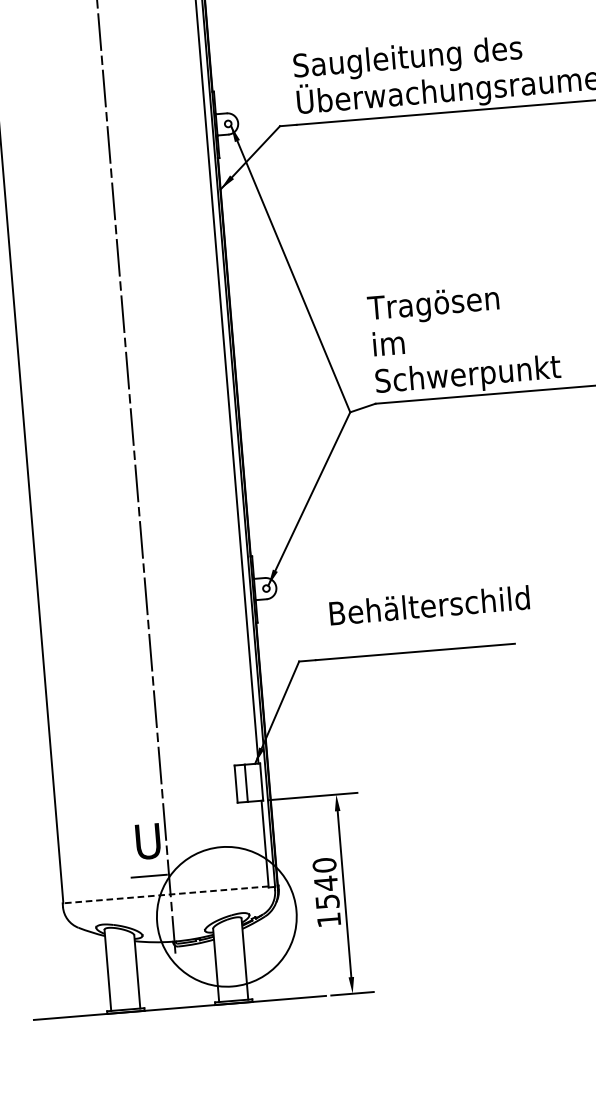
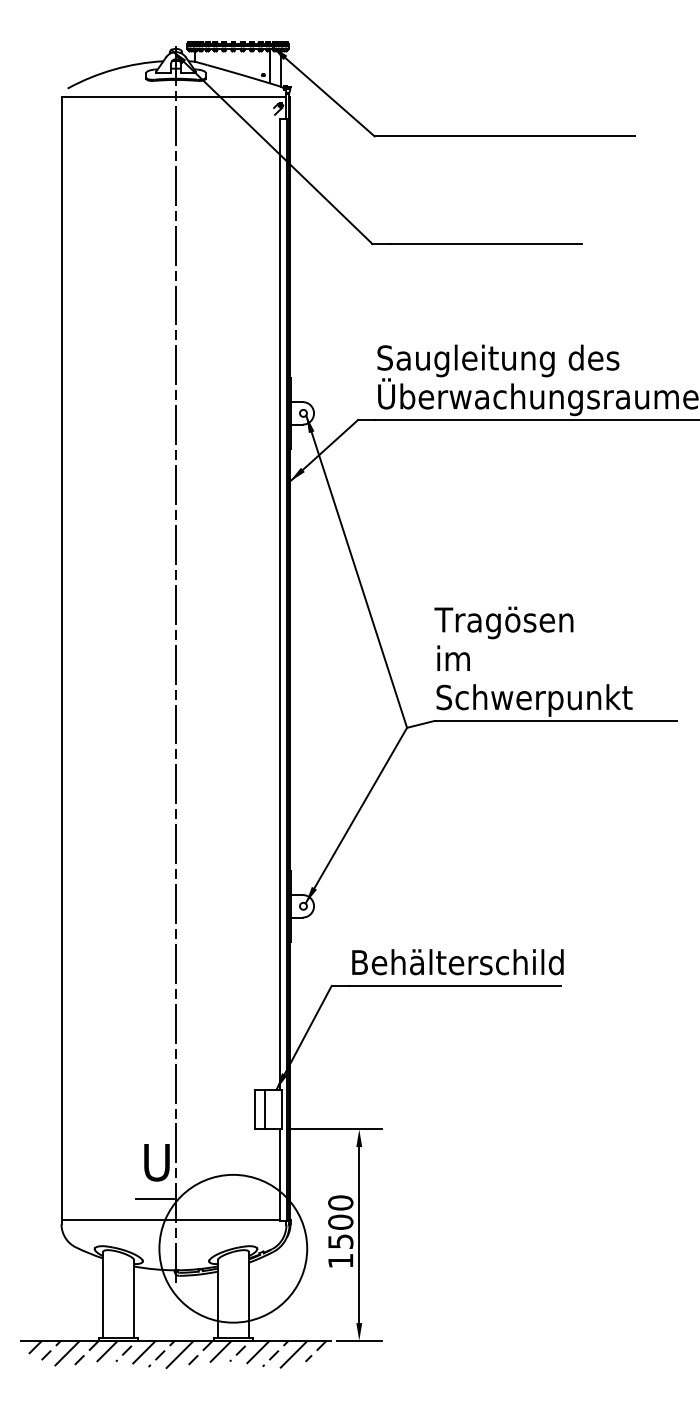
text: (429, 605) -> (457, 962), moved
text: (325, 883) -> (340, 1222), 1540 -> 1500
line: (165, 895) -> (170, 1220), dashed -> solid
hatch: (179, 1021) -> (174, 1354), added

